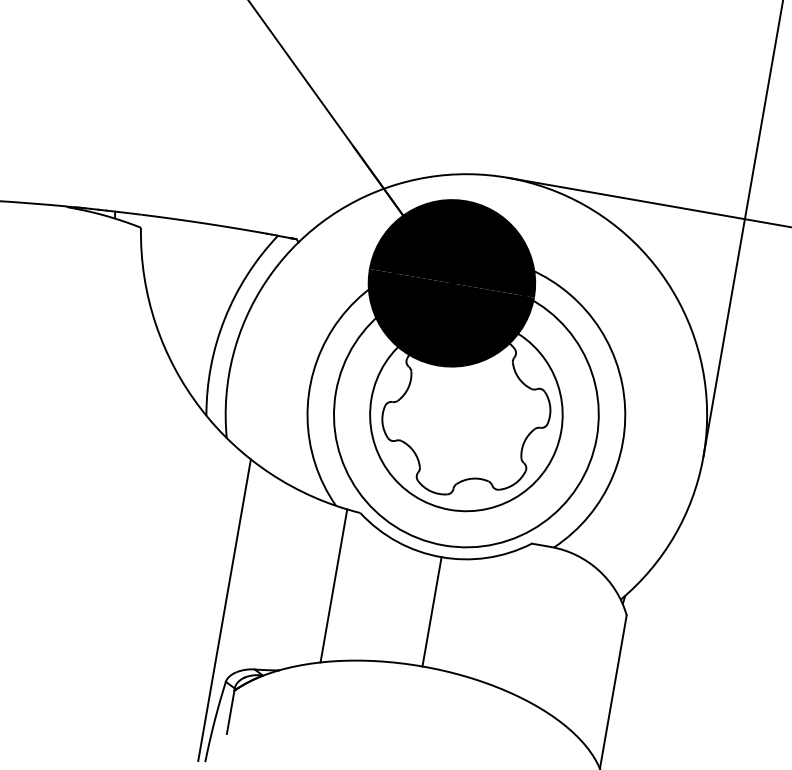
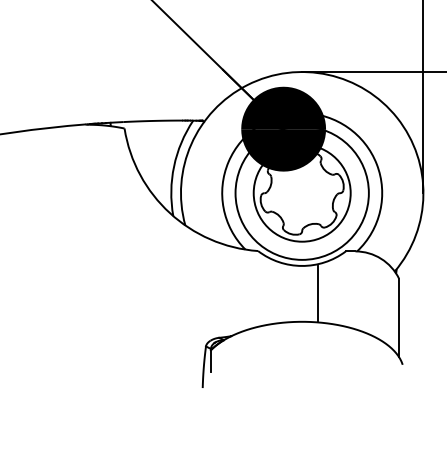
line: (334, 585) -> (251, 289), removed
line: (225, 609) -> (199, 310), removed
line: (432, 611) -> (318, 293), moved

